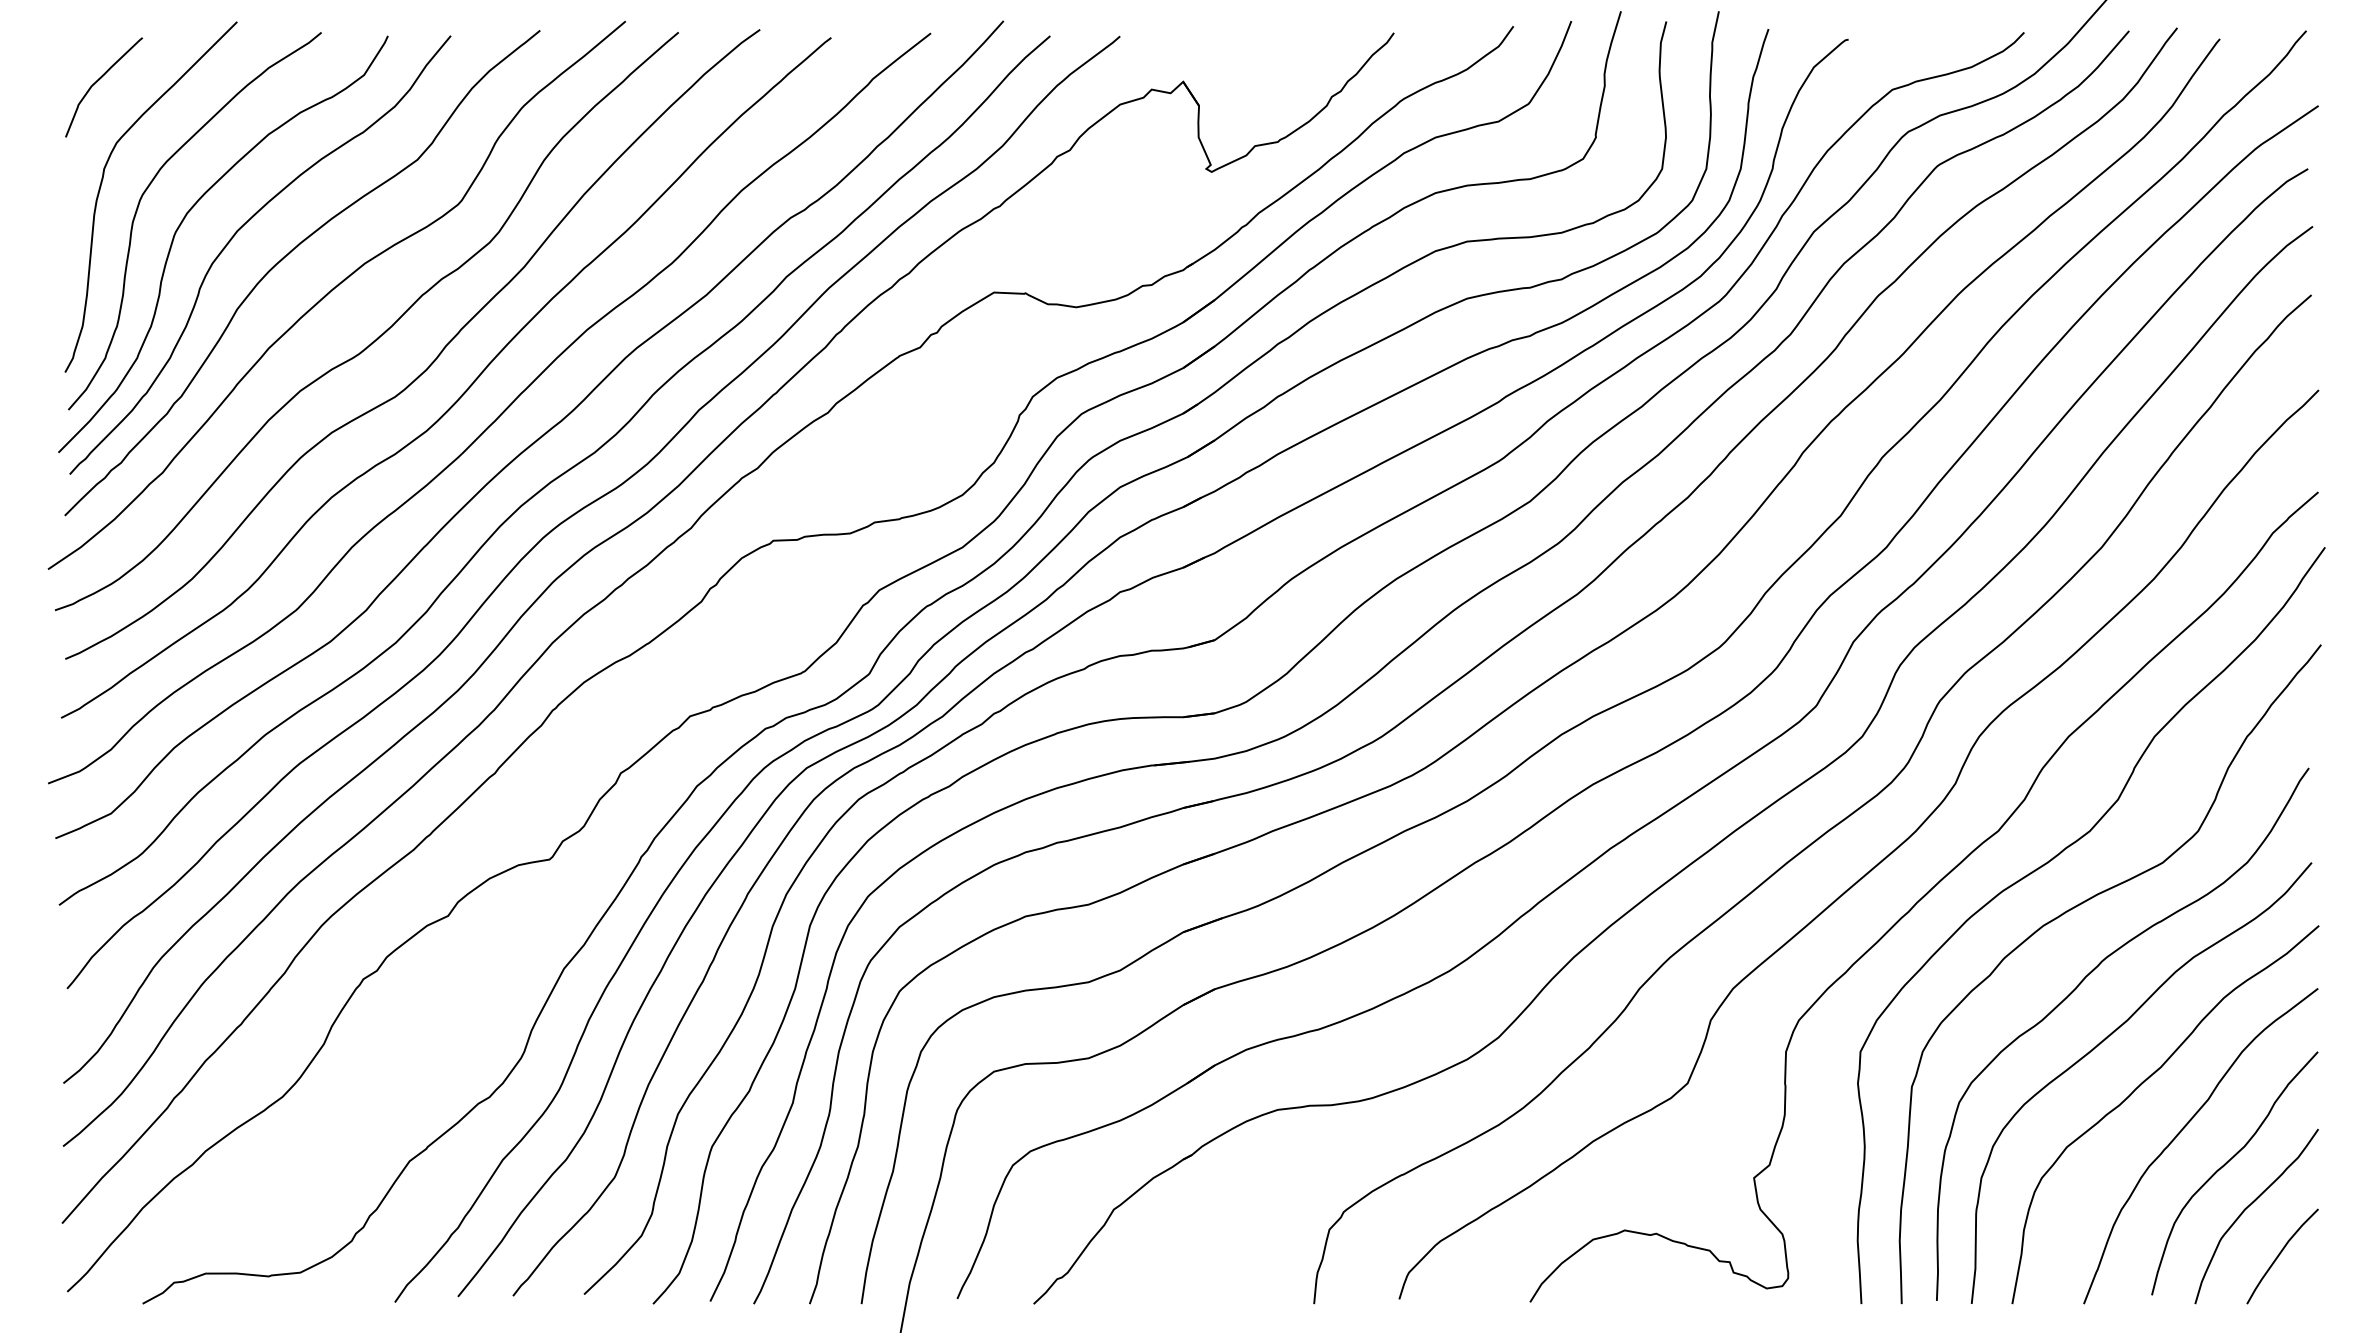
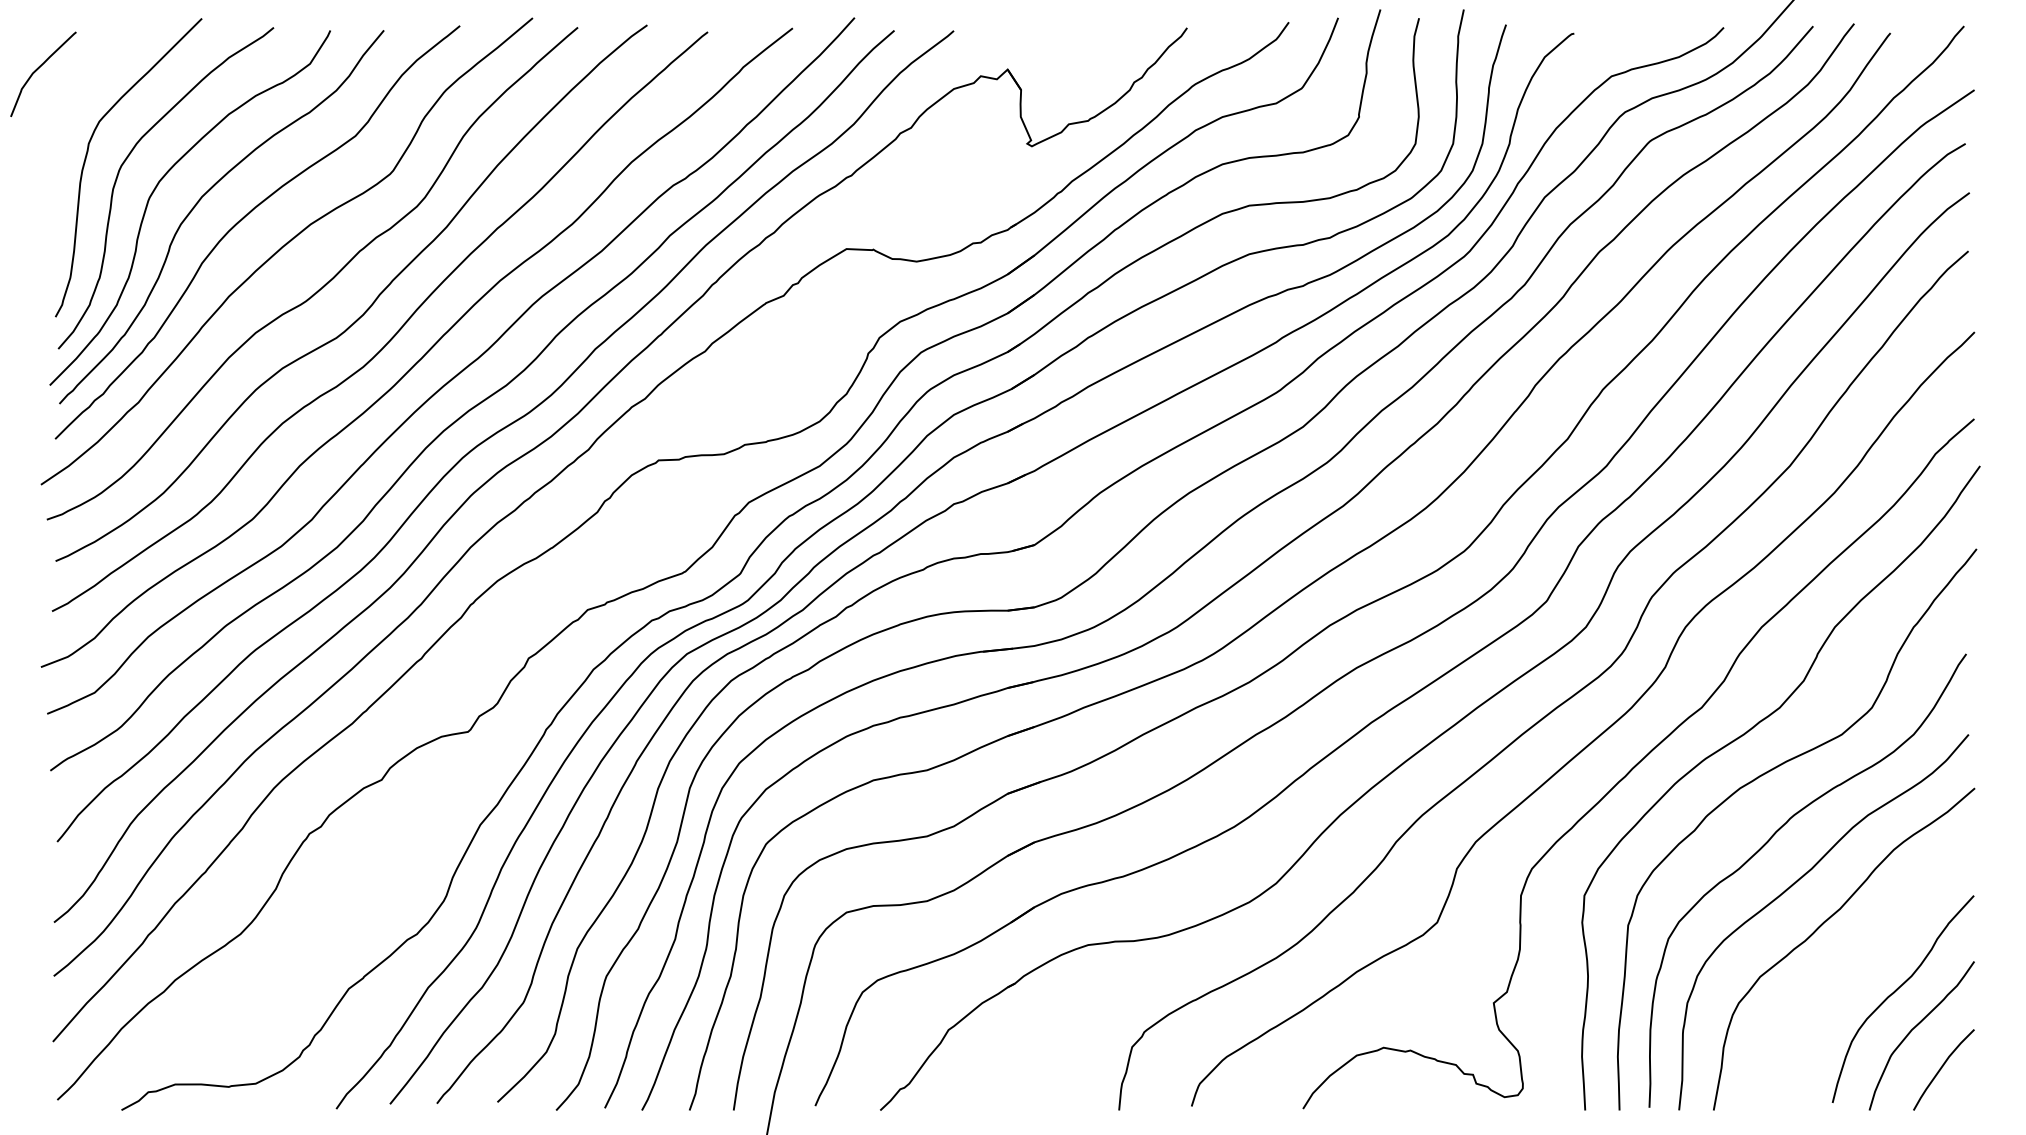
curve: (98, 81) -> (38, 69), moved
curve: (2181, 1132) -> (1857, 964), removed

